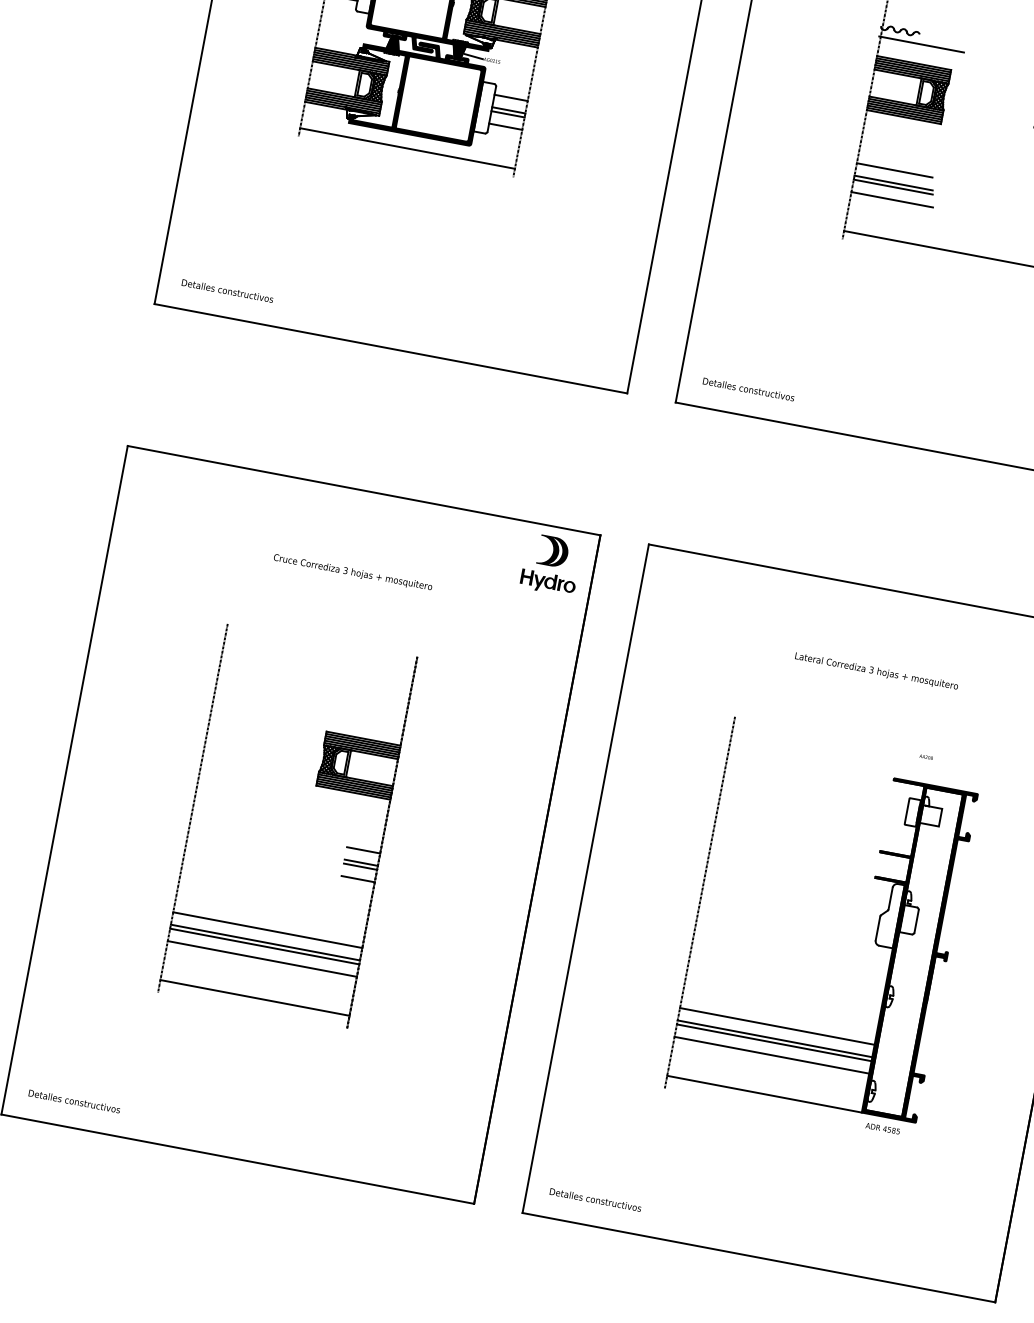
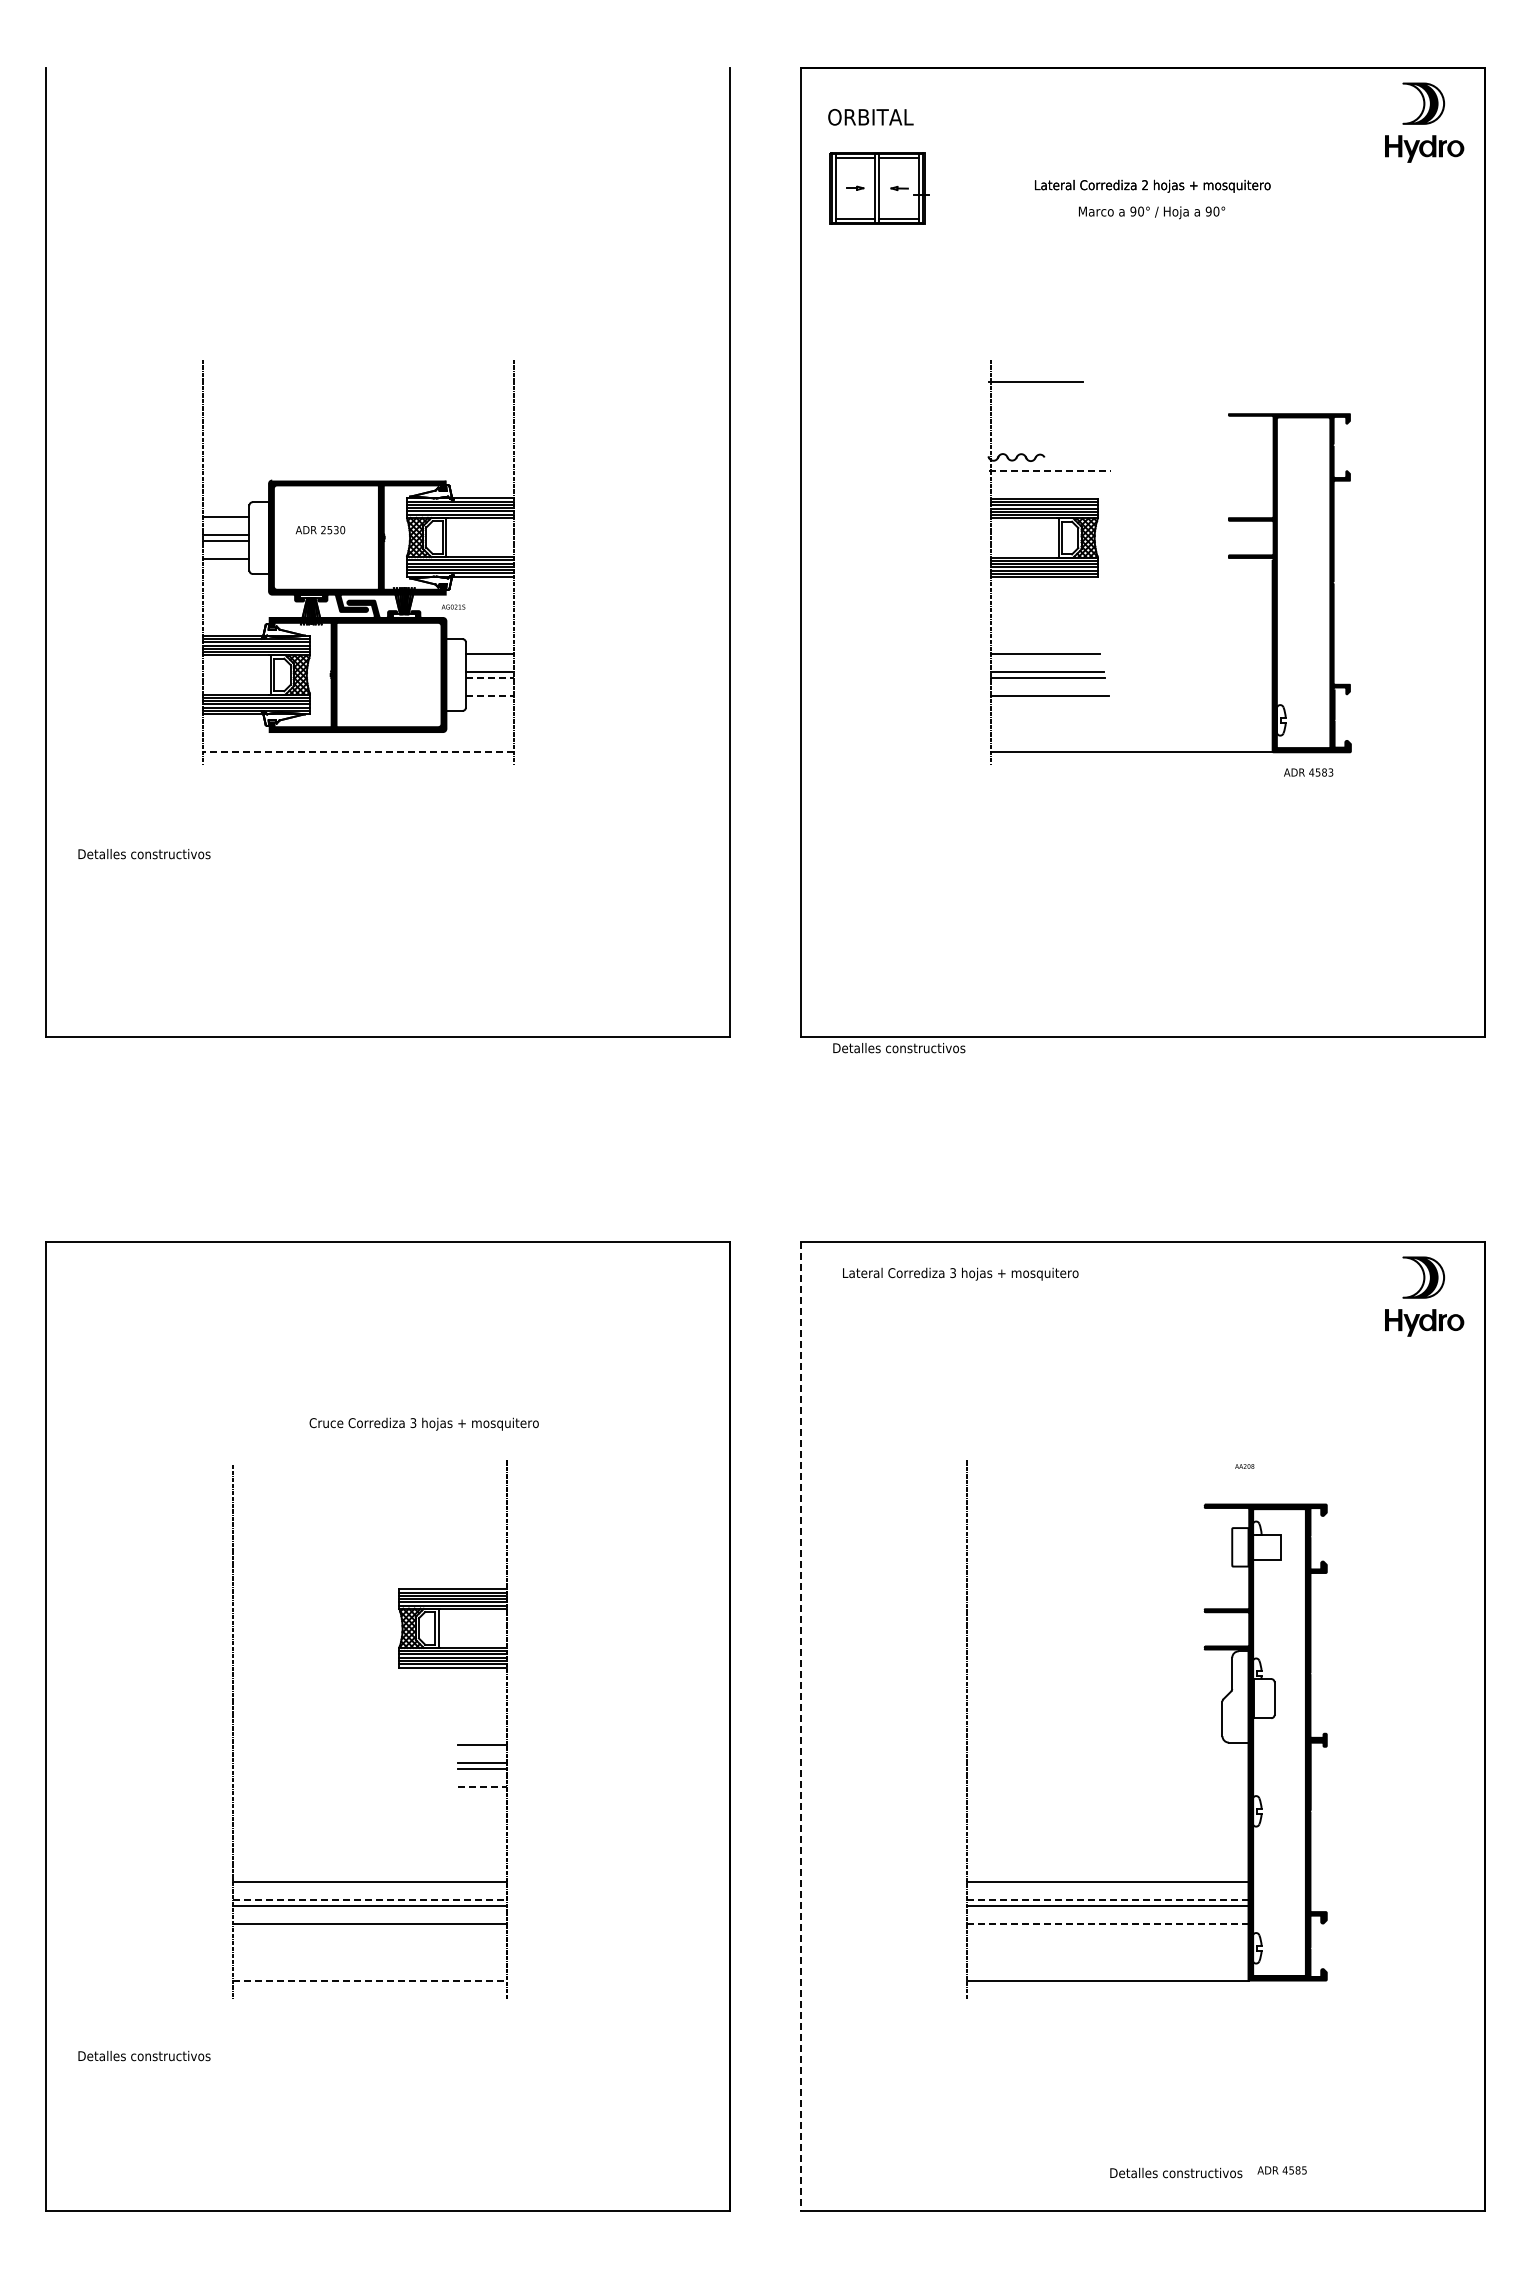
line: (922, 44) -> (1050, 470), solid -> dashed
line: (473, 56) -> (426, 606), removed
line: (508, 114) -> (490, 677), solid -> dashed
line: (506, 126) -> (490, 695), solid -> dashed
line: (407, 148) -> (358, 752), solid -> dashed
text: (227, 291) -> (144, 854), moved
text: (748, 389) -> (899, 1048), moved
part: (551, 564) -> (669, 1296), removed
text: (352, 572) -> (423, 1423), moved
text: (876, 671) -> (960, 1273), moved
line: (585, 878) -> (800, 1726), solid -> dashed
line: (358, 879) -> (482, 1787), solid -> dashed
line: (265, 942) -> (369, 1900), solid -> dashed
line: (254, 997) -> (369, 1980), solid -> dashed
line: (774, 1038) -> (1107, 1900), solid -> dashed
line: (771, 1055) -> (1107, 1924), solid -> dashed
text: (74, 1101) -> (144, 2055), moved
text: (882, 1128) -> (1281, 2170), moved
text: (595, 1199) -> (1176, 2172), moved

